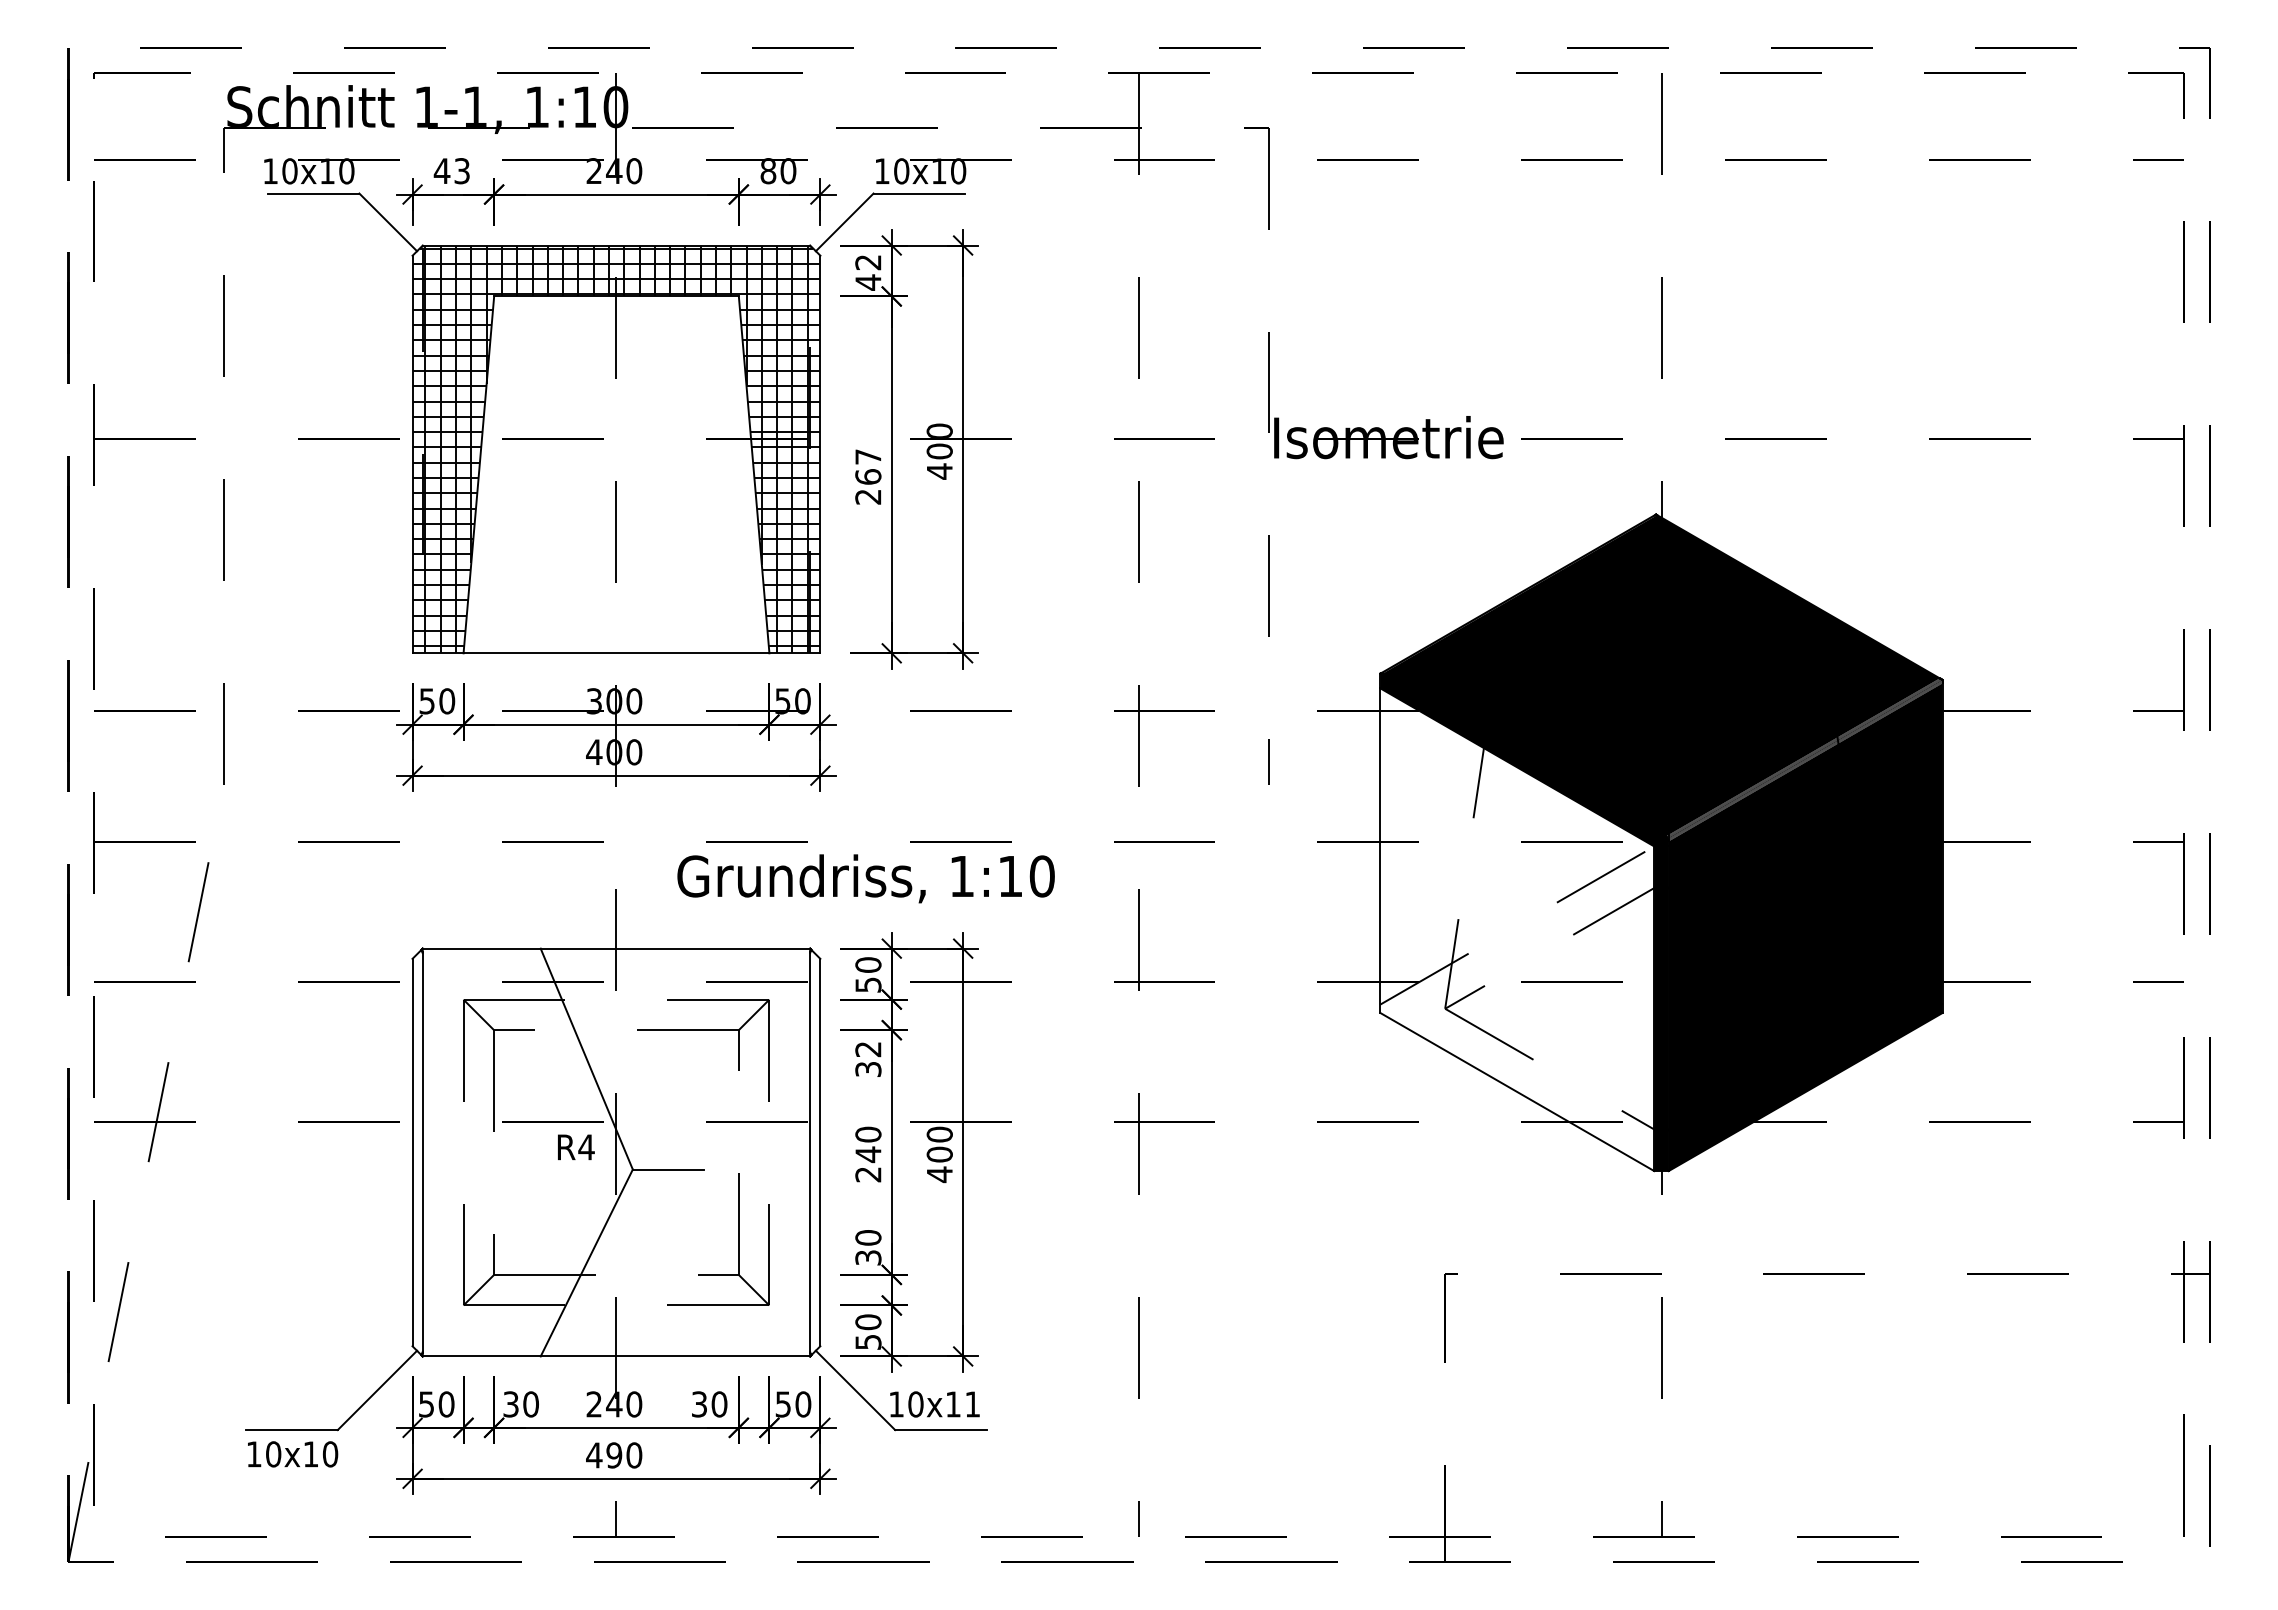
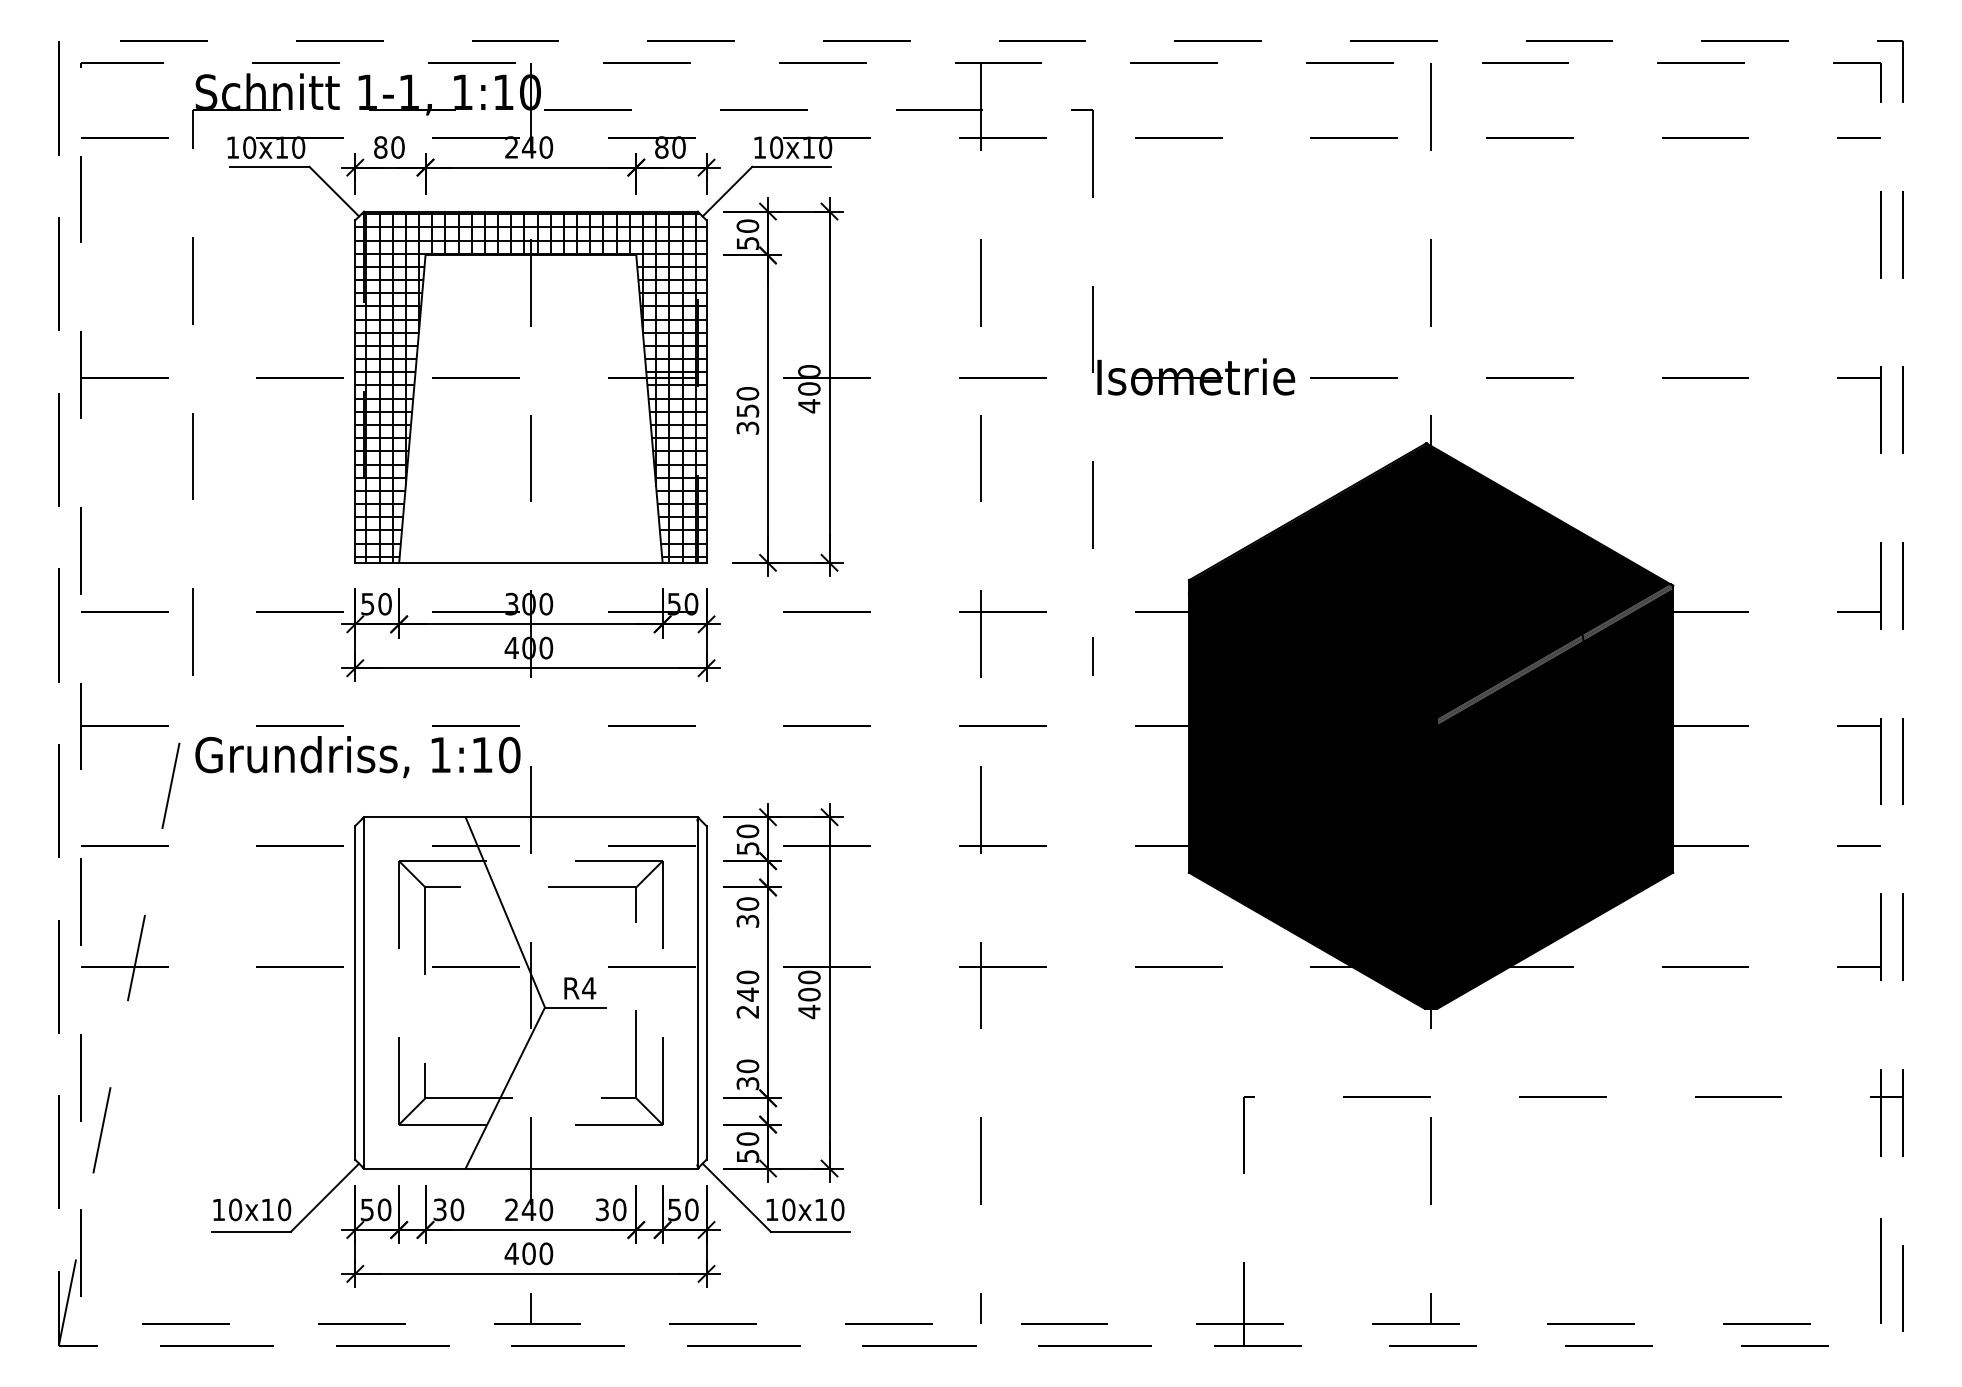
text: (451, 171) -> (388, 147), 43 -> 80
text: (867, 272) -> (747, 234), 42 -> 50
text: (867, 476) -> (747, 410), 267 -> 350
text: (865, 879) -> (357, 757), moved
fill: (1516, 929) -> (1306, 800), added
text: (867, 1048) -> (747, 903), 32 -> 30
text: (576, 1147) -> (580, 988), moved
text: (972, 1404) -> (837, 1209), 10x11 -> 10x10
text: (293, 1453) -> (252, 1209), moved
text: (613, 1455) -> (528, 1253), 490 -> 400

